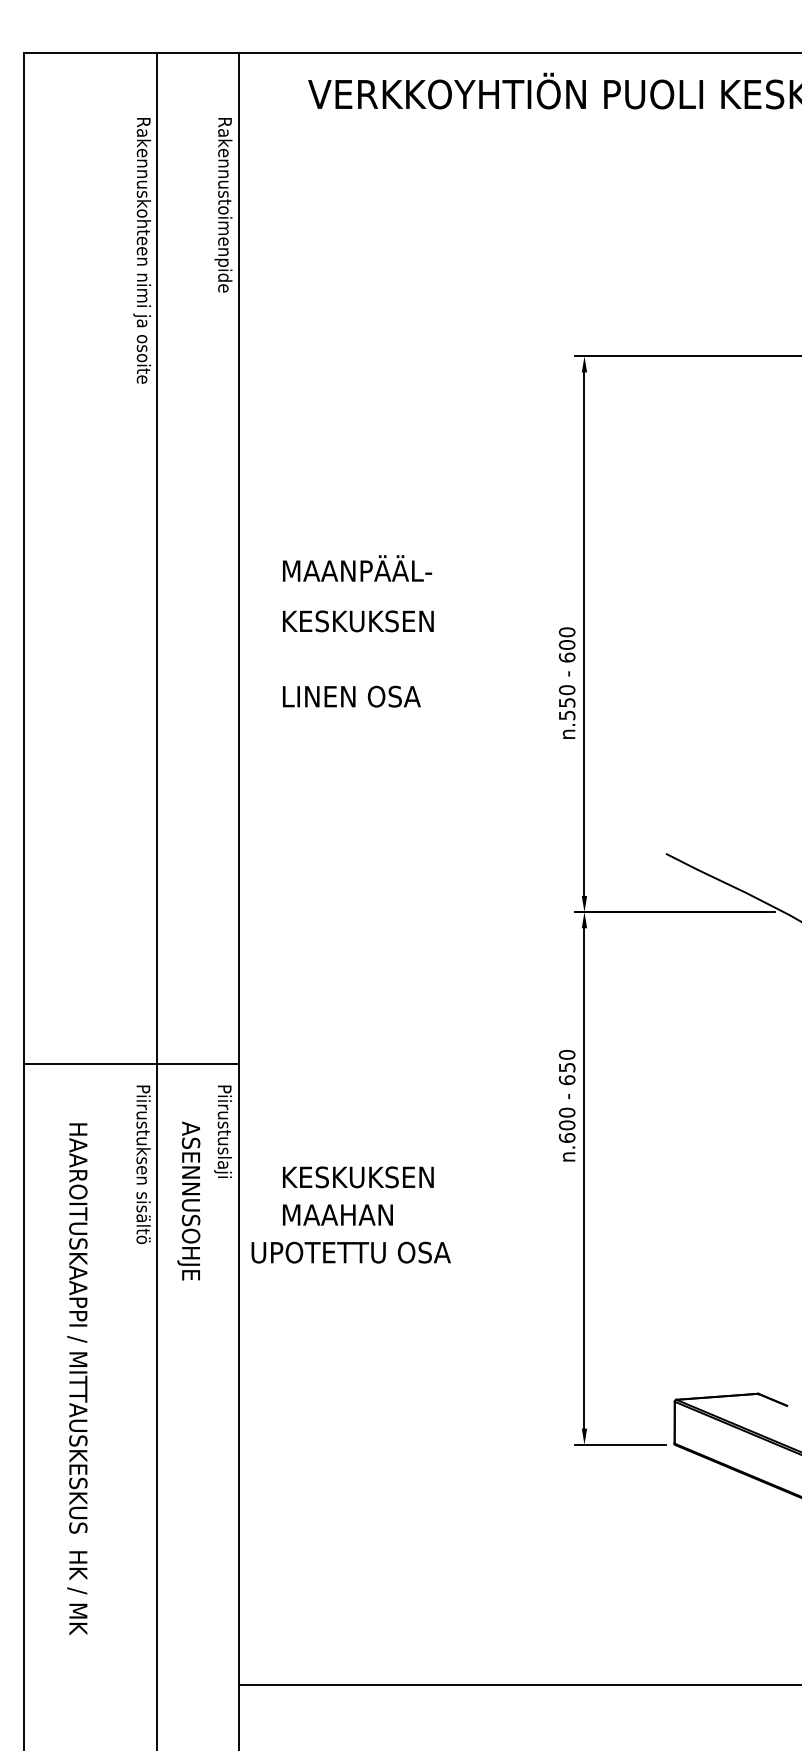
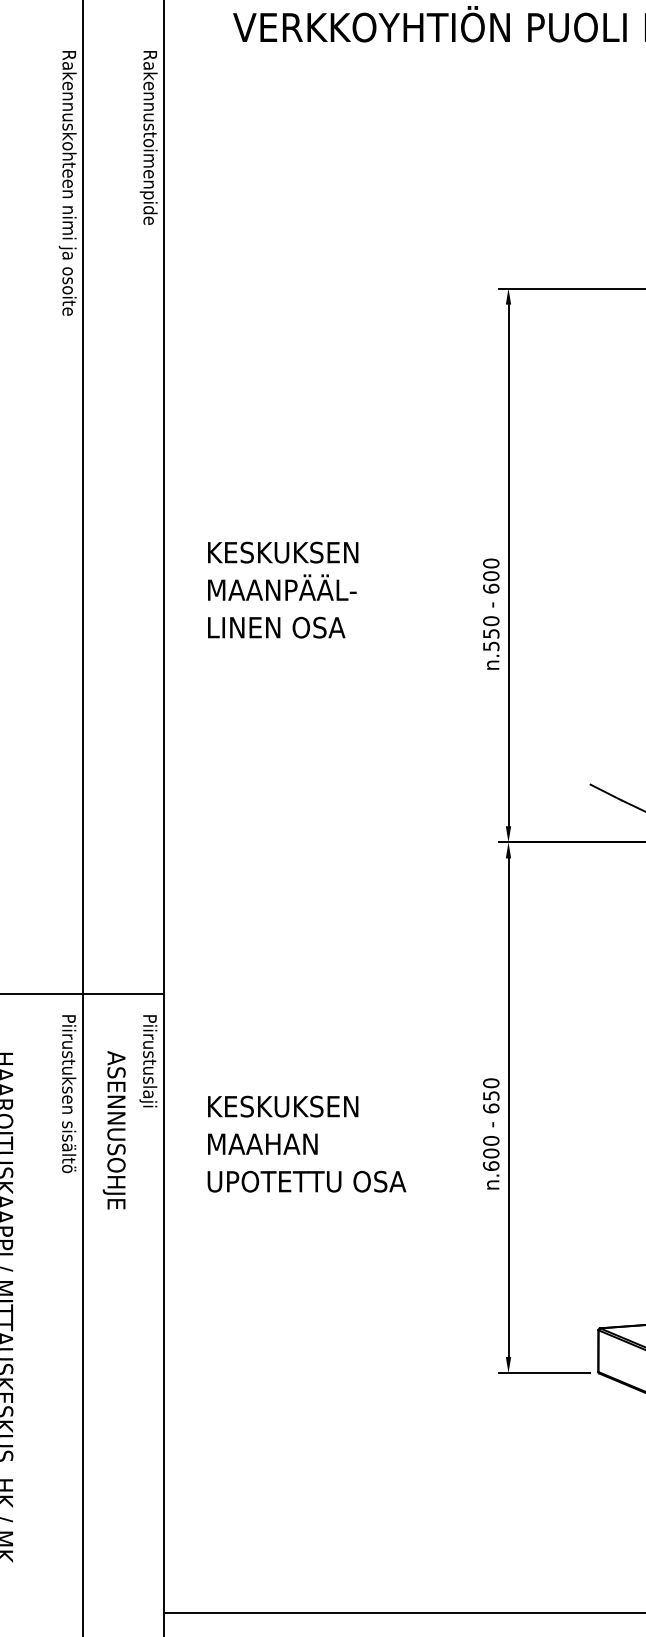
text: (357, 568) -> (282, 587), moved
text: (566, 1105) -> (490, 1133), moved
text: (350, 1252) -> (306, 1181), moved

